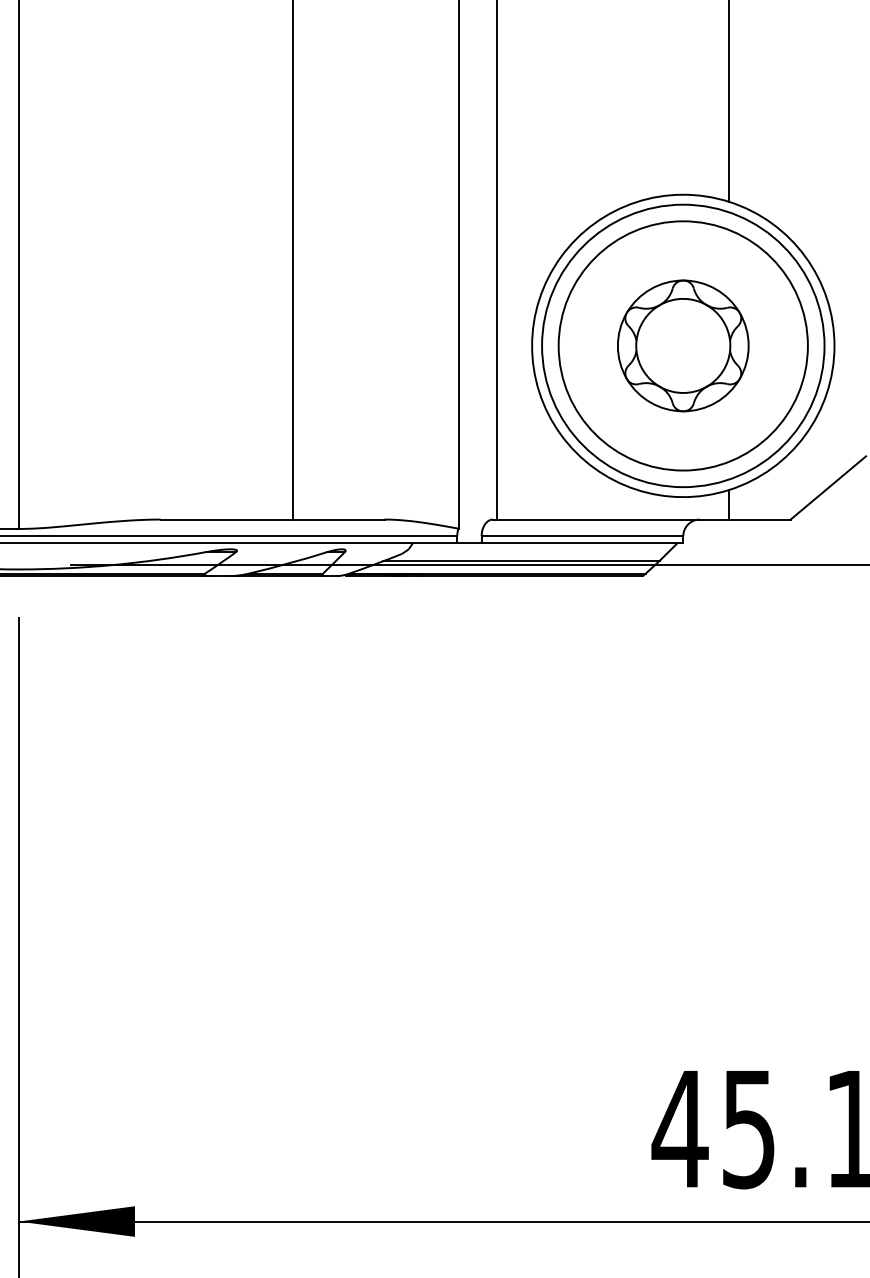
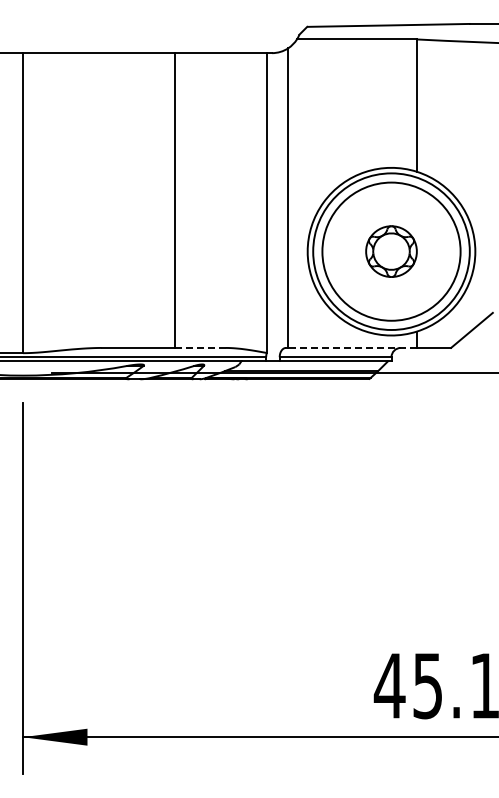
part: (683, 345) -> (391, 251), size x0.7
line: (336, 518) -> (199, 347), solid -> dashed
line: (612, 518) -> (352, 347), solid -> dashed

